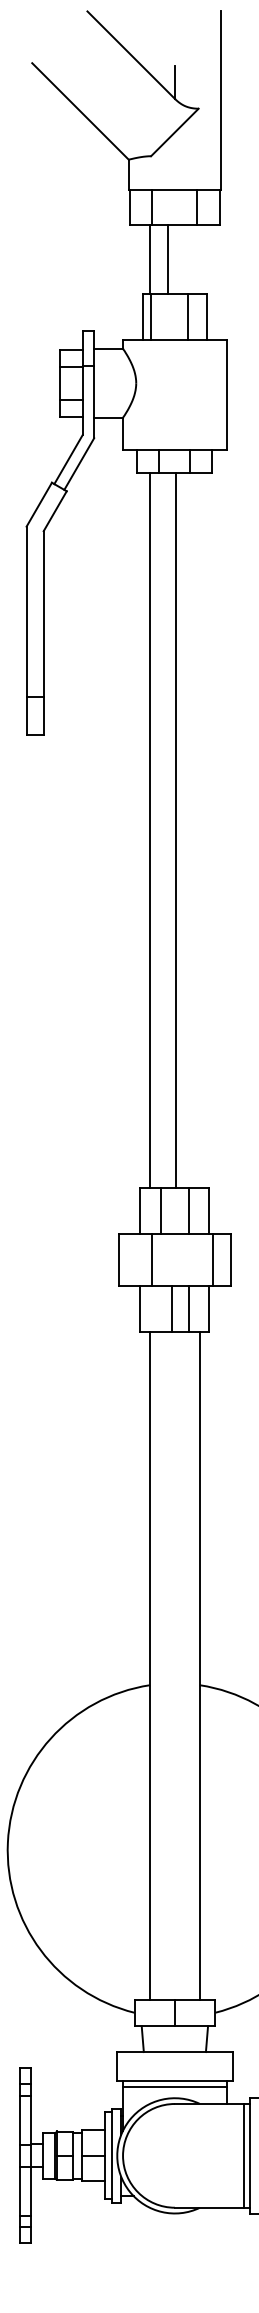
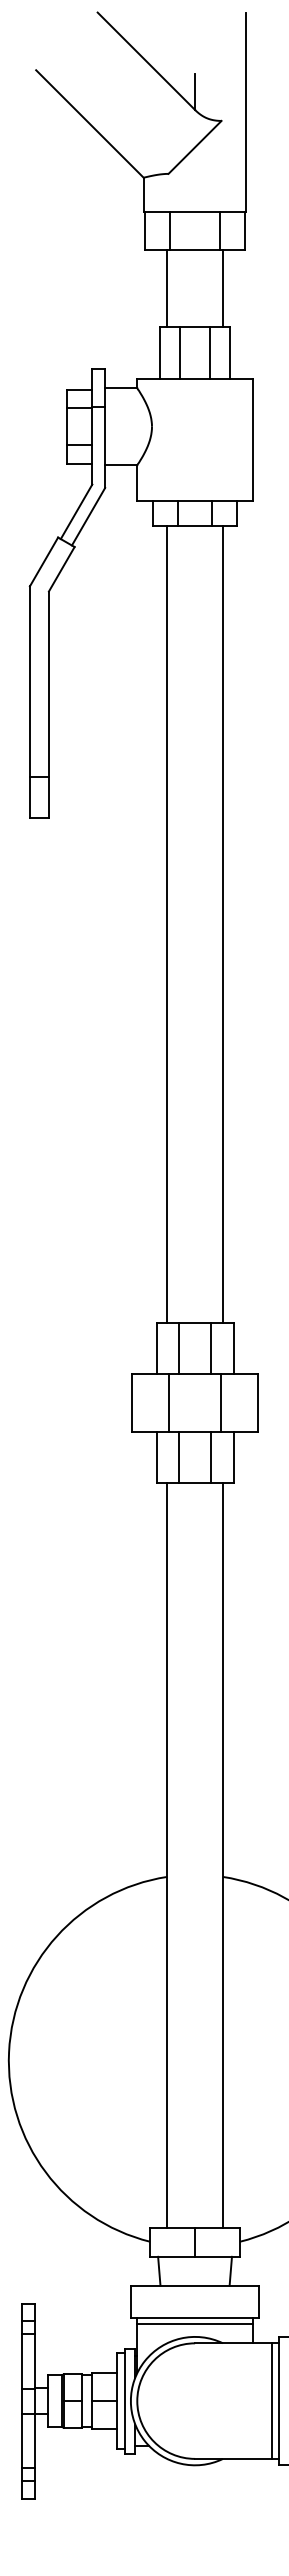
line: (168, 259) -> (222, 288), moved
line: (151, 316) -> (180, 352), moved
line: (176, 830) -> (222, 924), moved
line: (212, 1259) -> (221, 1402), moved
line: (172, 1308) -> (179, 1457), moved

